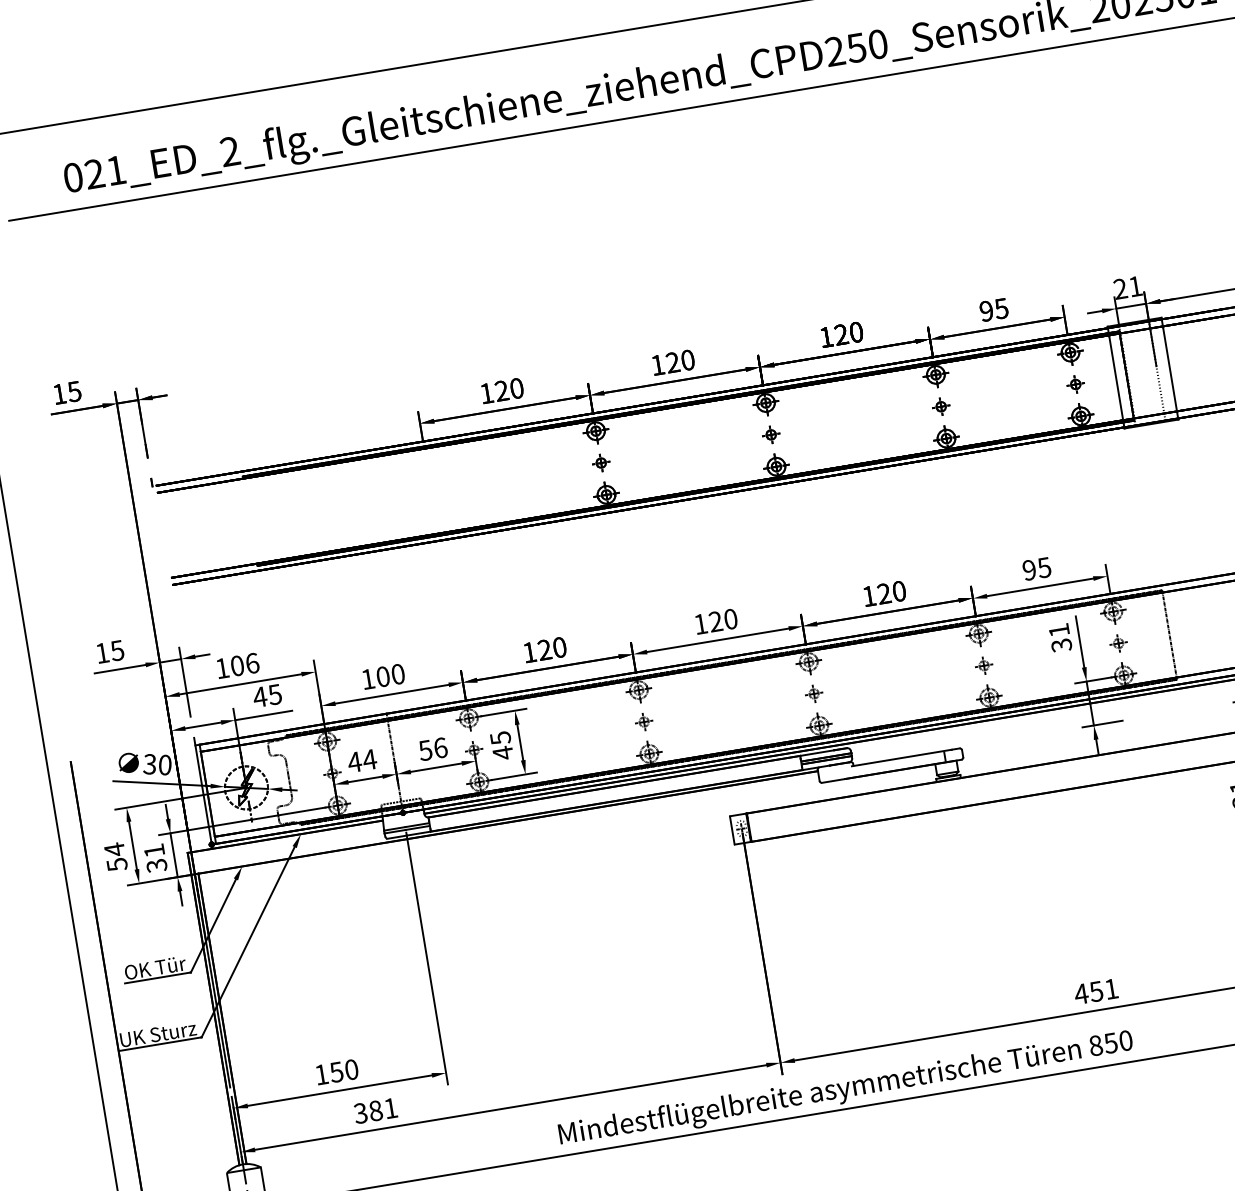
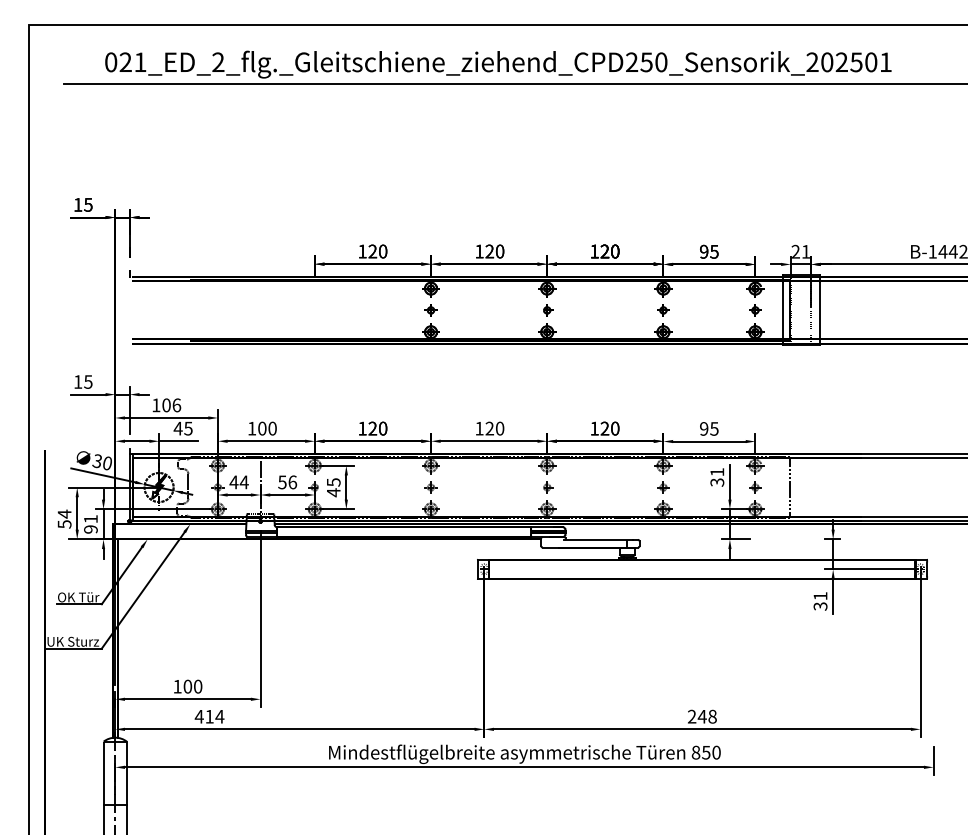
text: (156, 865) -> (90, 529), 31 -> 91
text: (1095, 991) -> (701, 716), 451 -> 248
text: (336, 1072) -> (187, 686), 150 -> 100
text: (375, 1110) -> (209, 716), 381 -> 414

